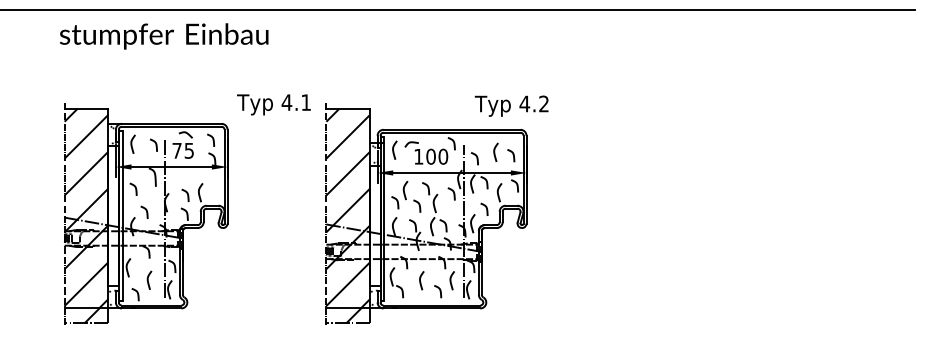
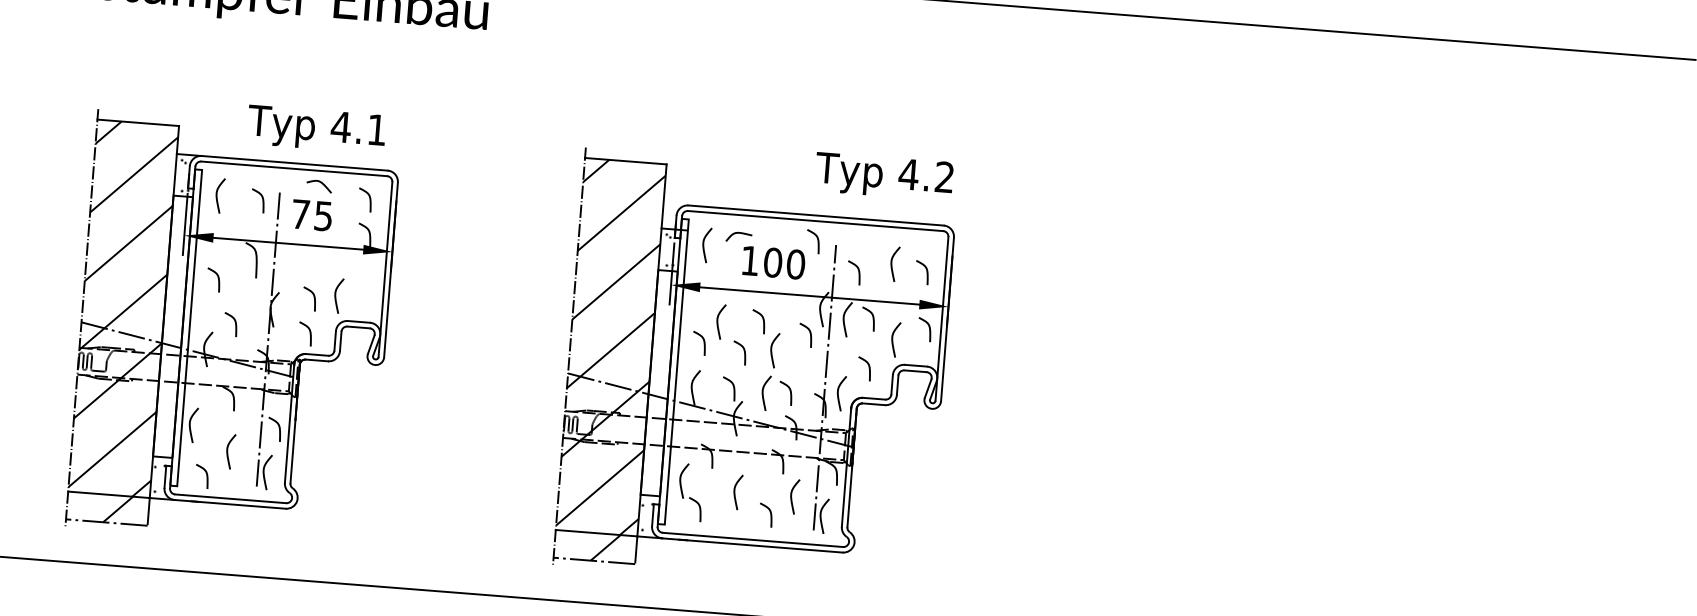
text: (273, 104) -> (315, 128), moved
text: (511, 105) -> (883, 175), moved

